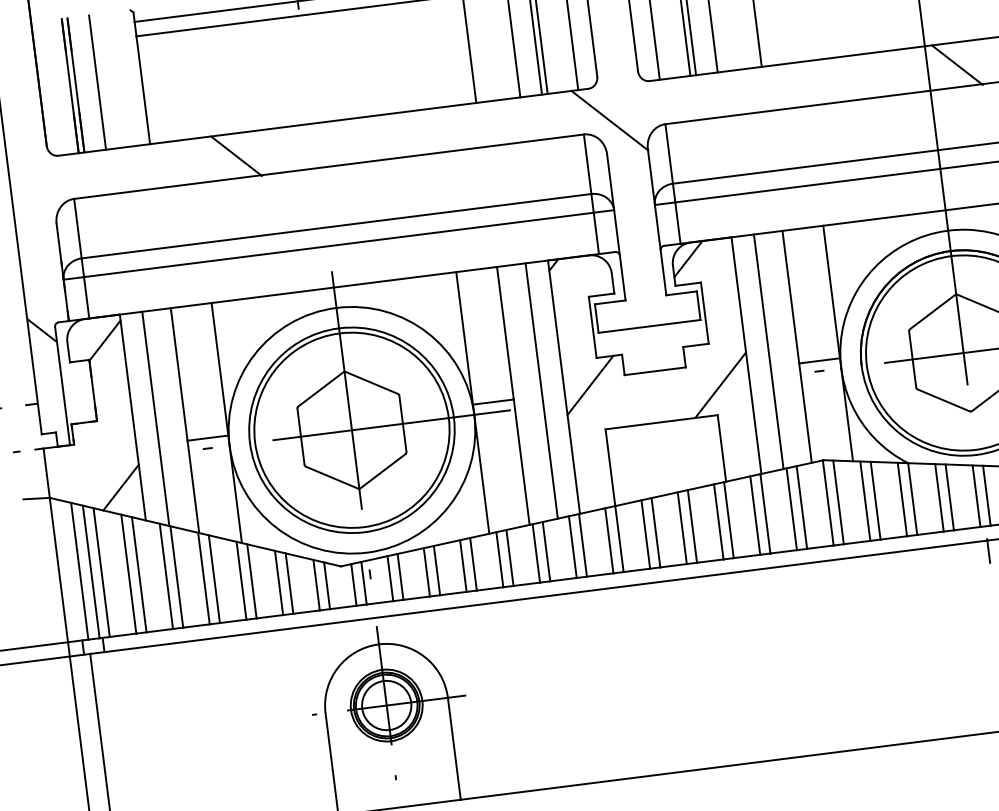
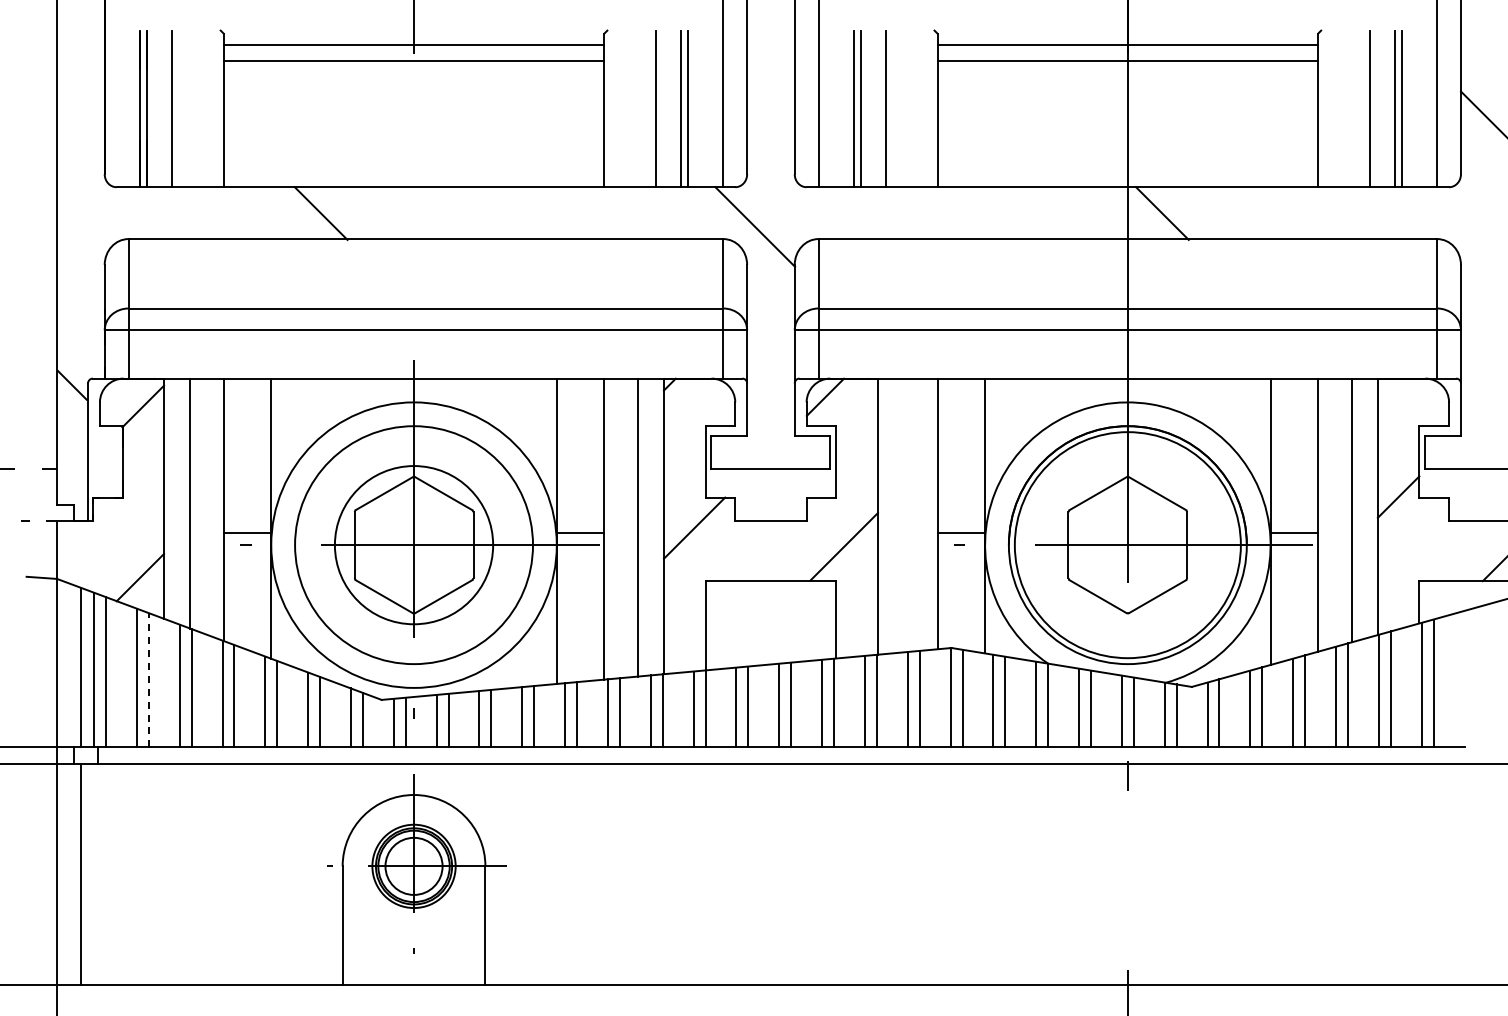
line: (769, 351) -> (904, 515), removed
circle: (352, 430) -> (414, 545), size x0.7
line: (138, 574) -> (148, 679), solid -> dashed

